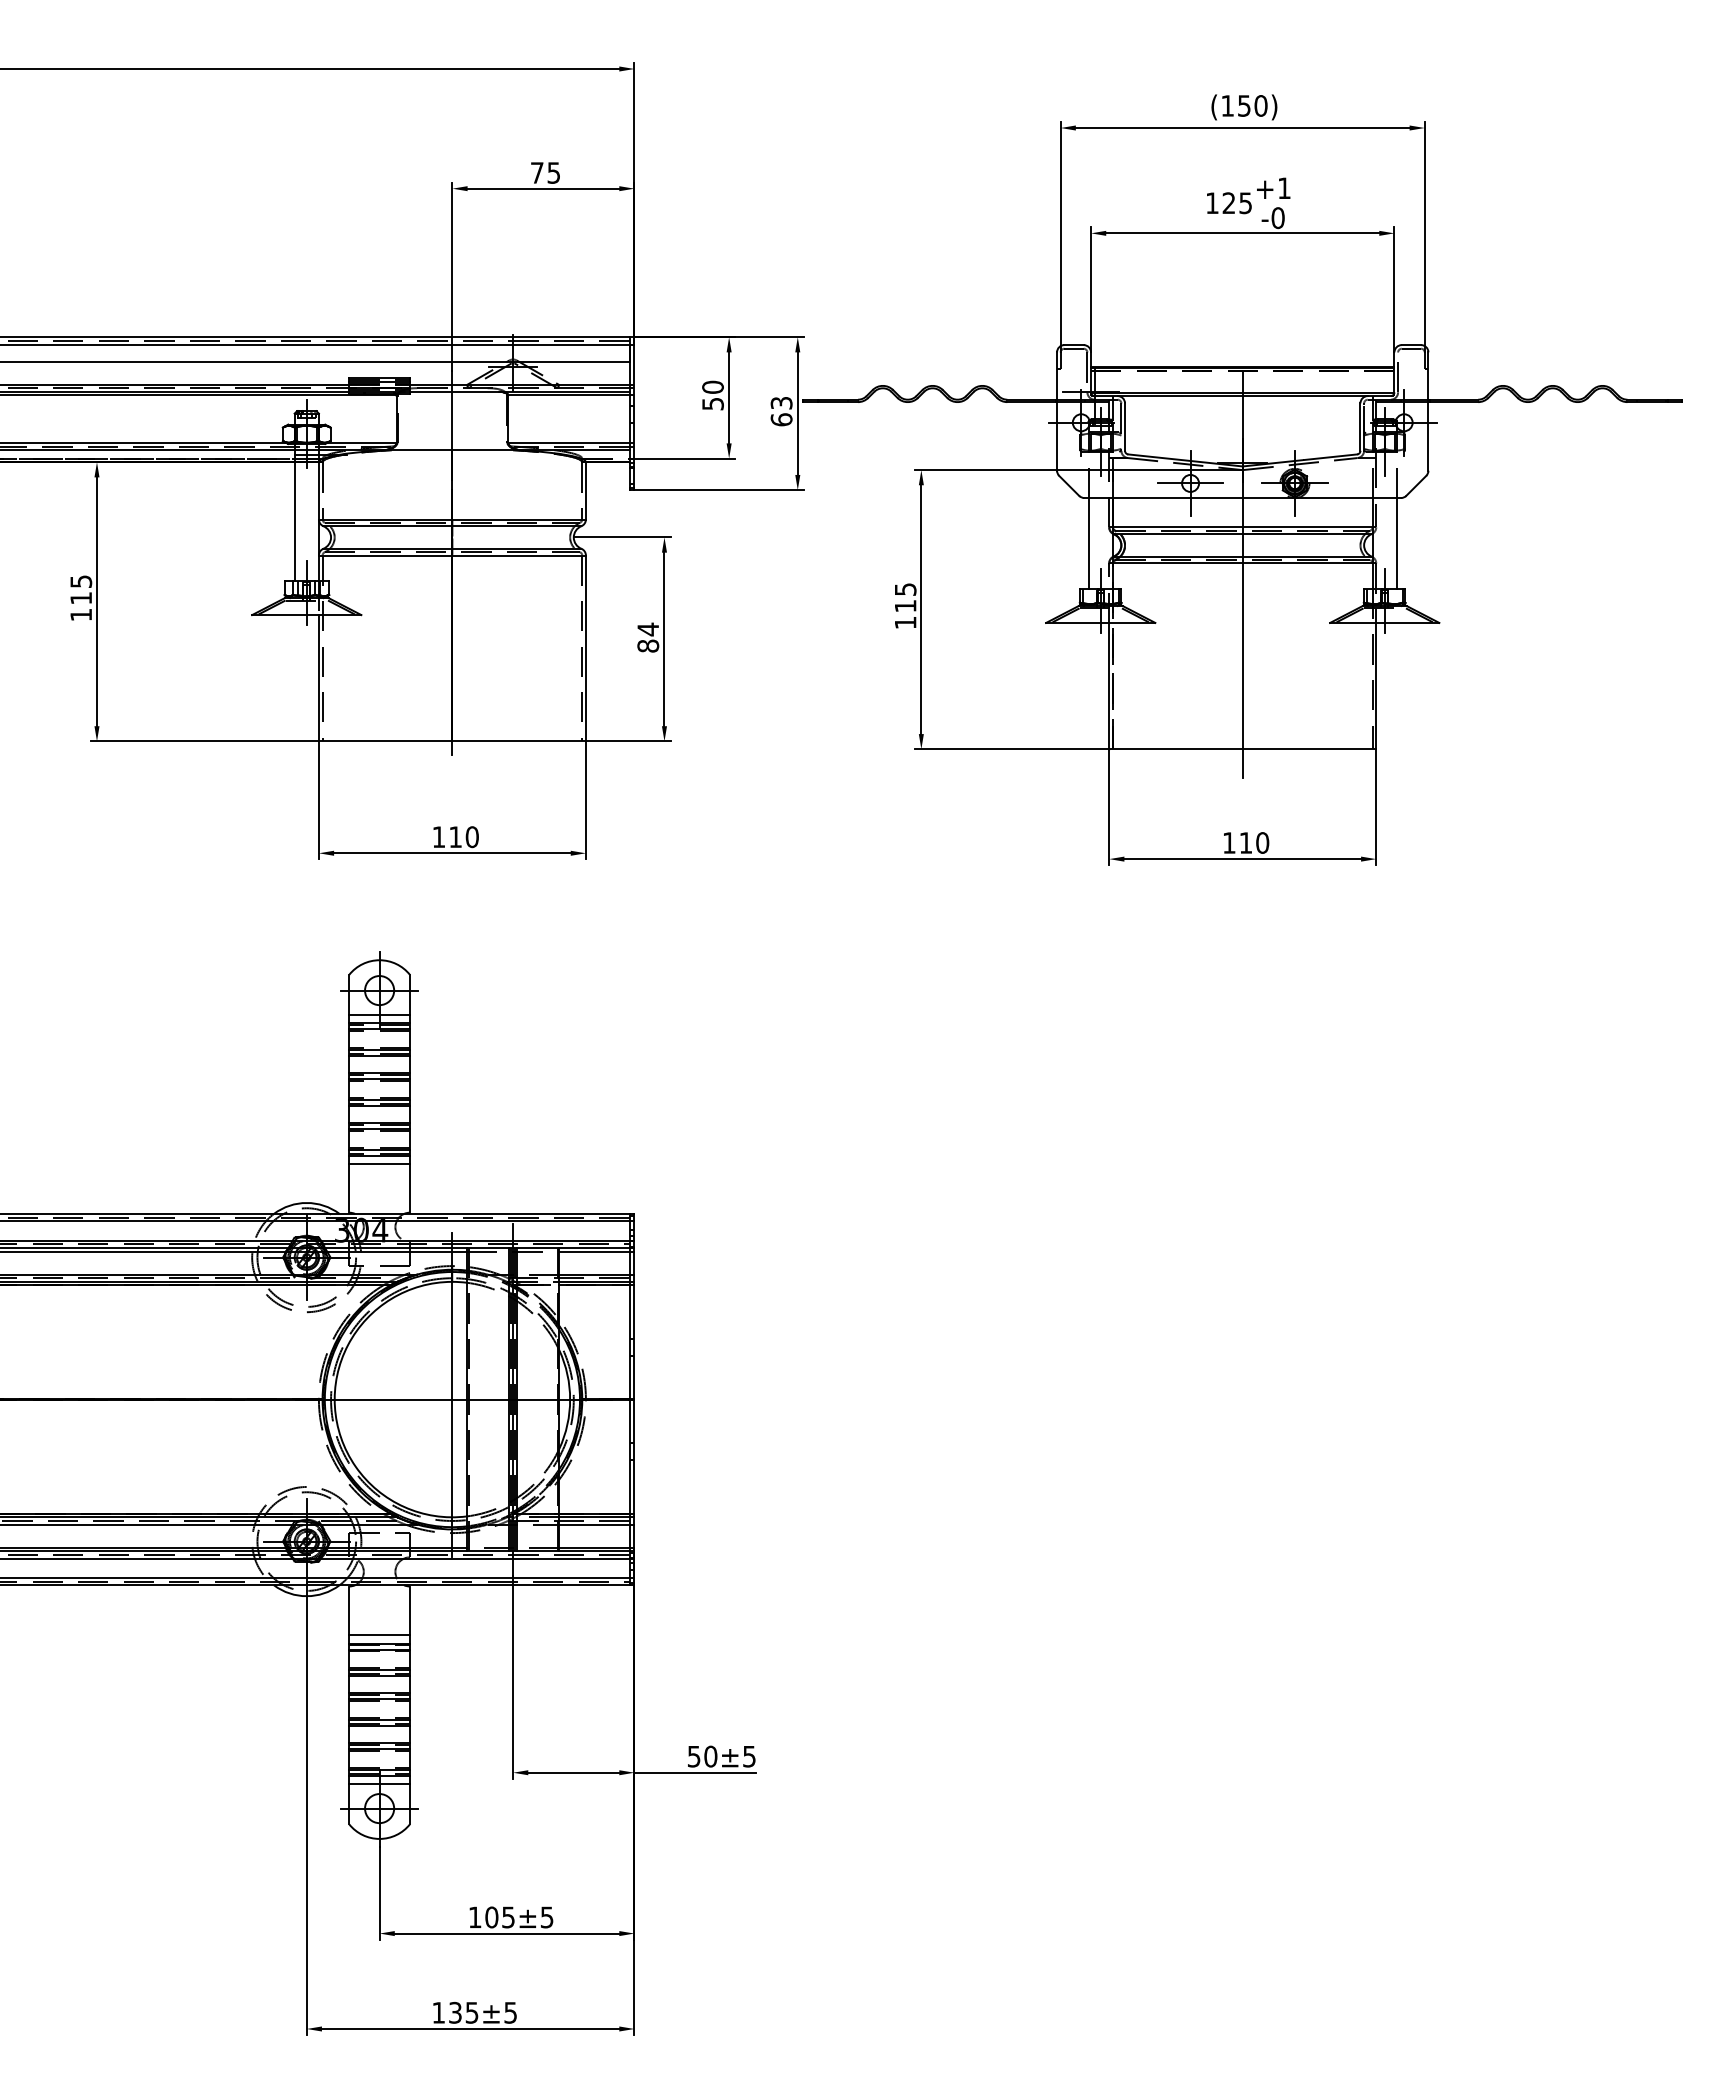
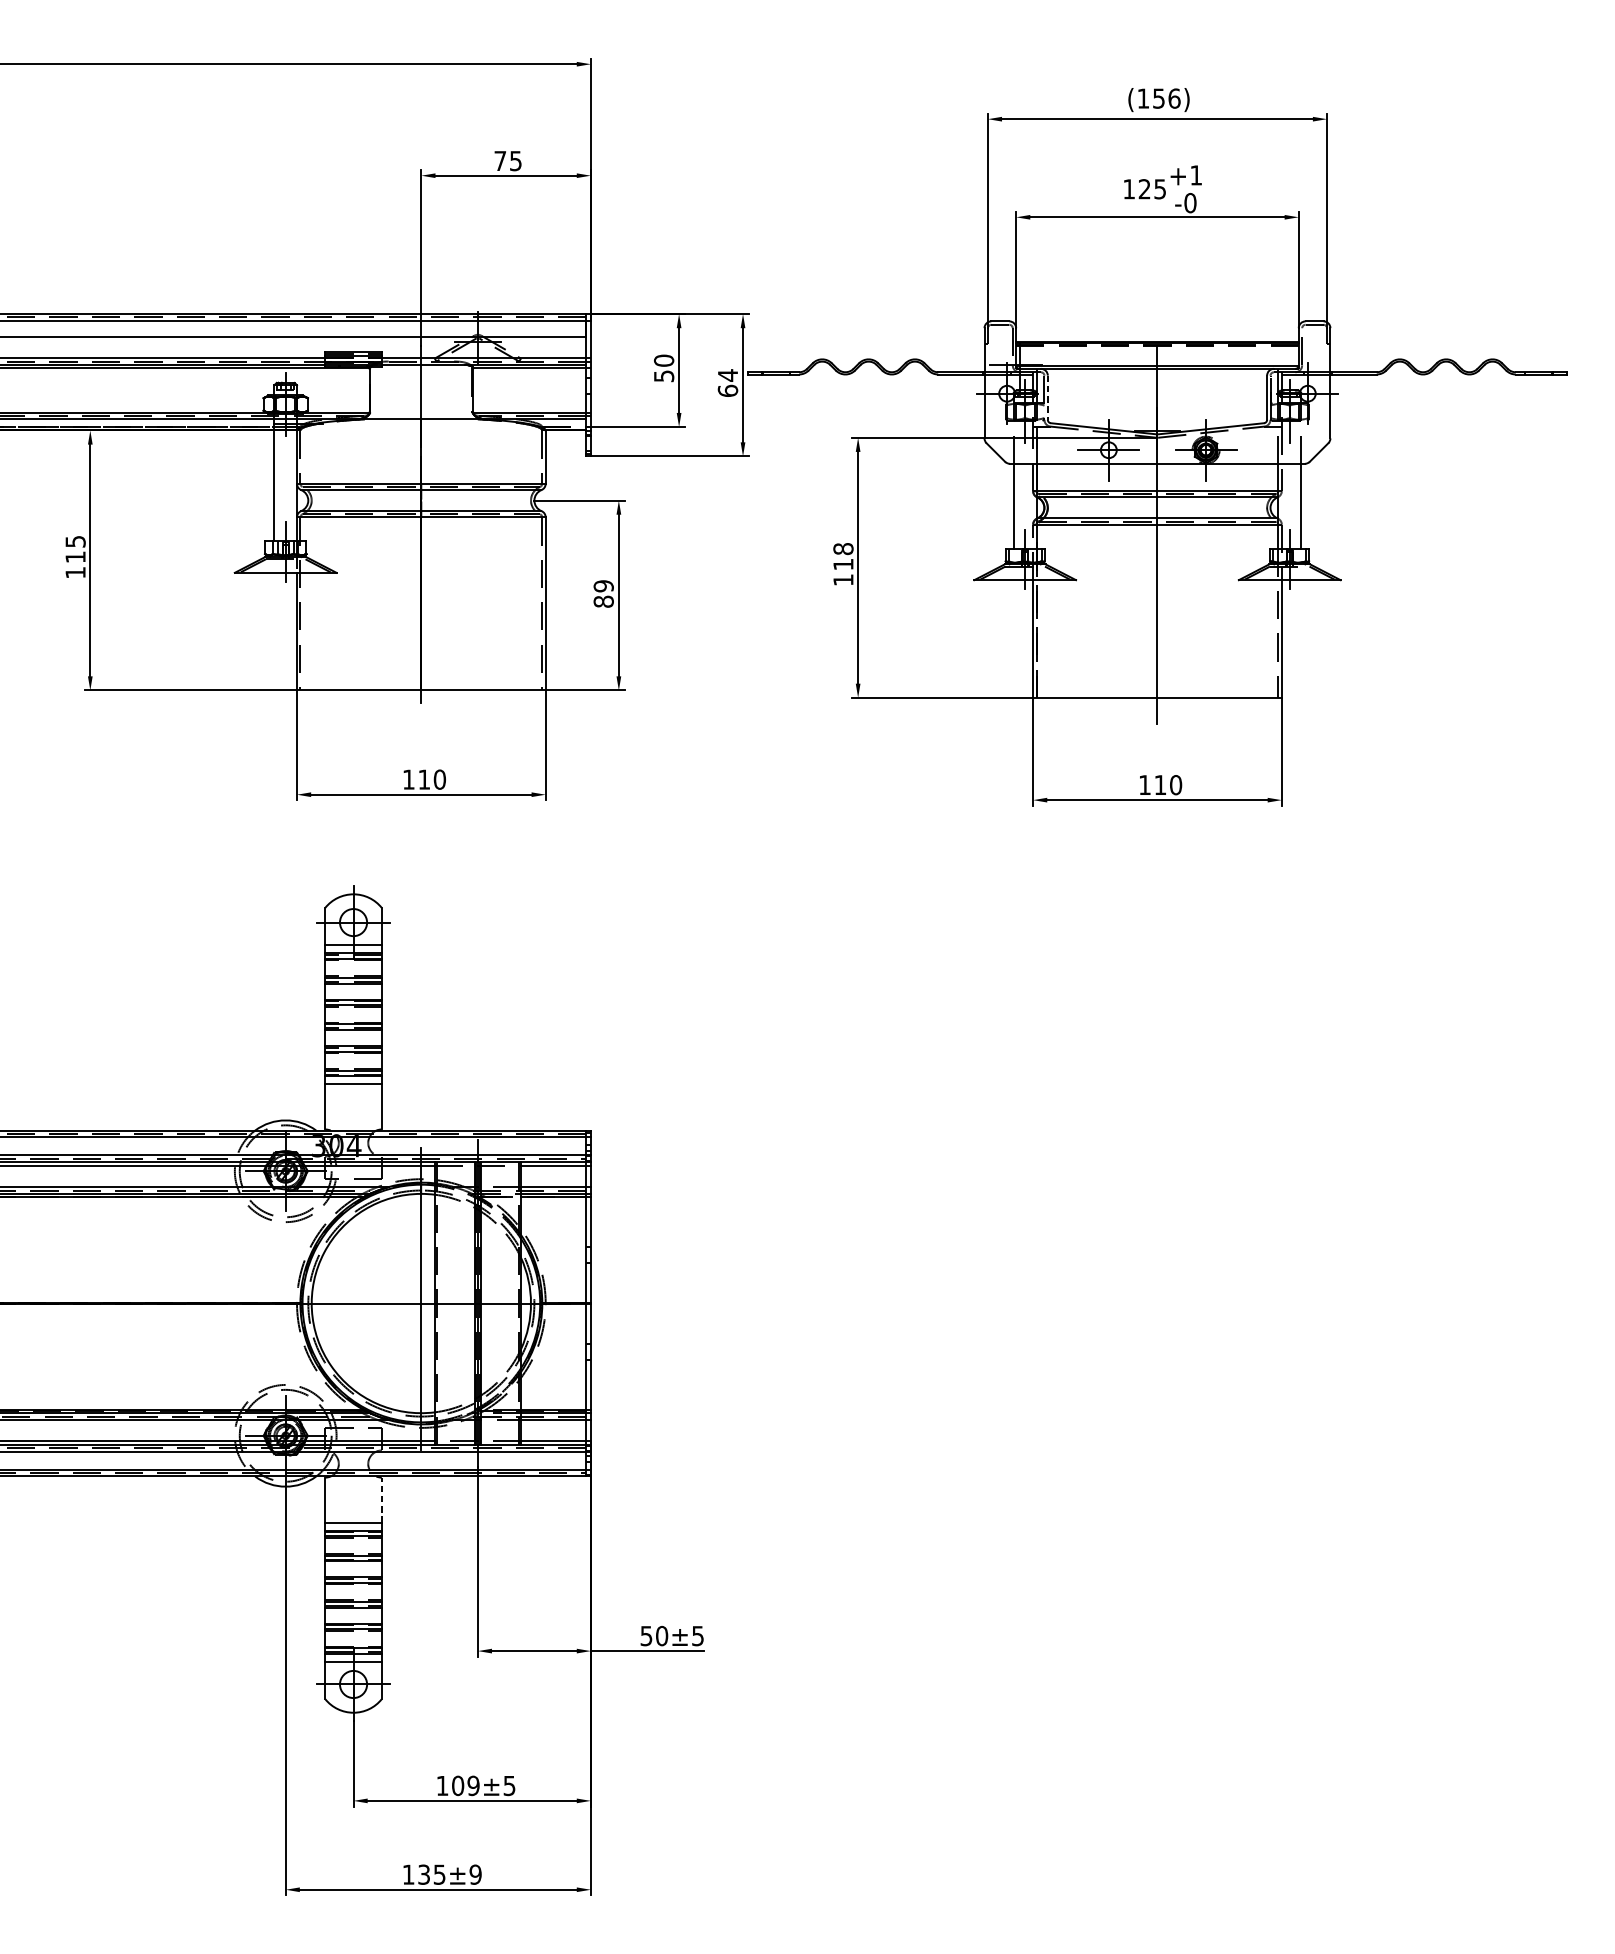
text: (1260, 105) -> (1174, 98), (150) -> (156)
text: (781, 403) -> (727, 375), 63 -> 64
line: (1125, 427) -> (1048, 398), solid -> dashed
text: (905, 589) -> (843, 549), 115 -> 118
text: (648, 629) -> (603, 586), 84 -> 89
line: (409, 1610) -> (381, 1499), solid -> dashed
text: (508, 1917) -> (473, 1785), 105 -> 109
text: (510, 2012) -> (475, 1874), ±5 -> ±9

